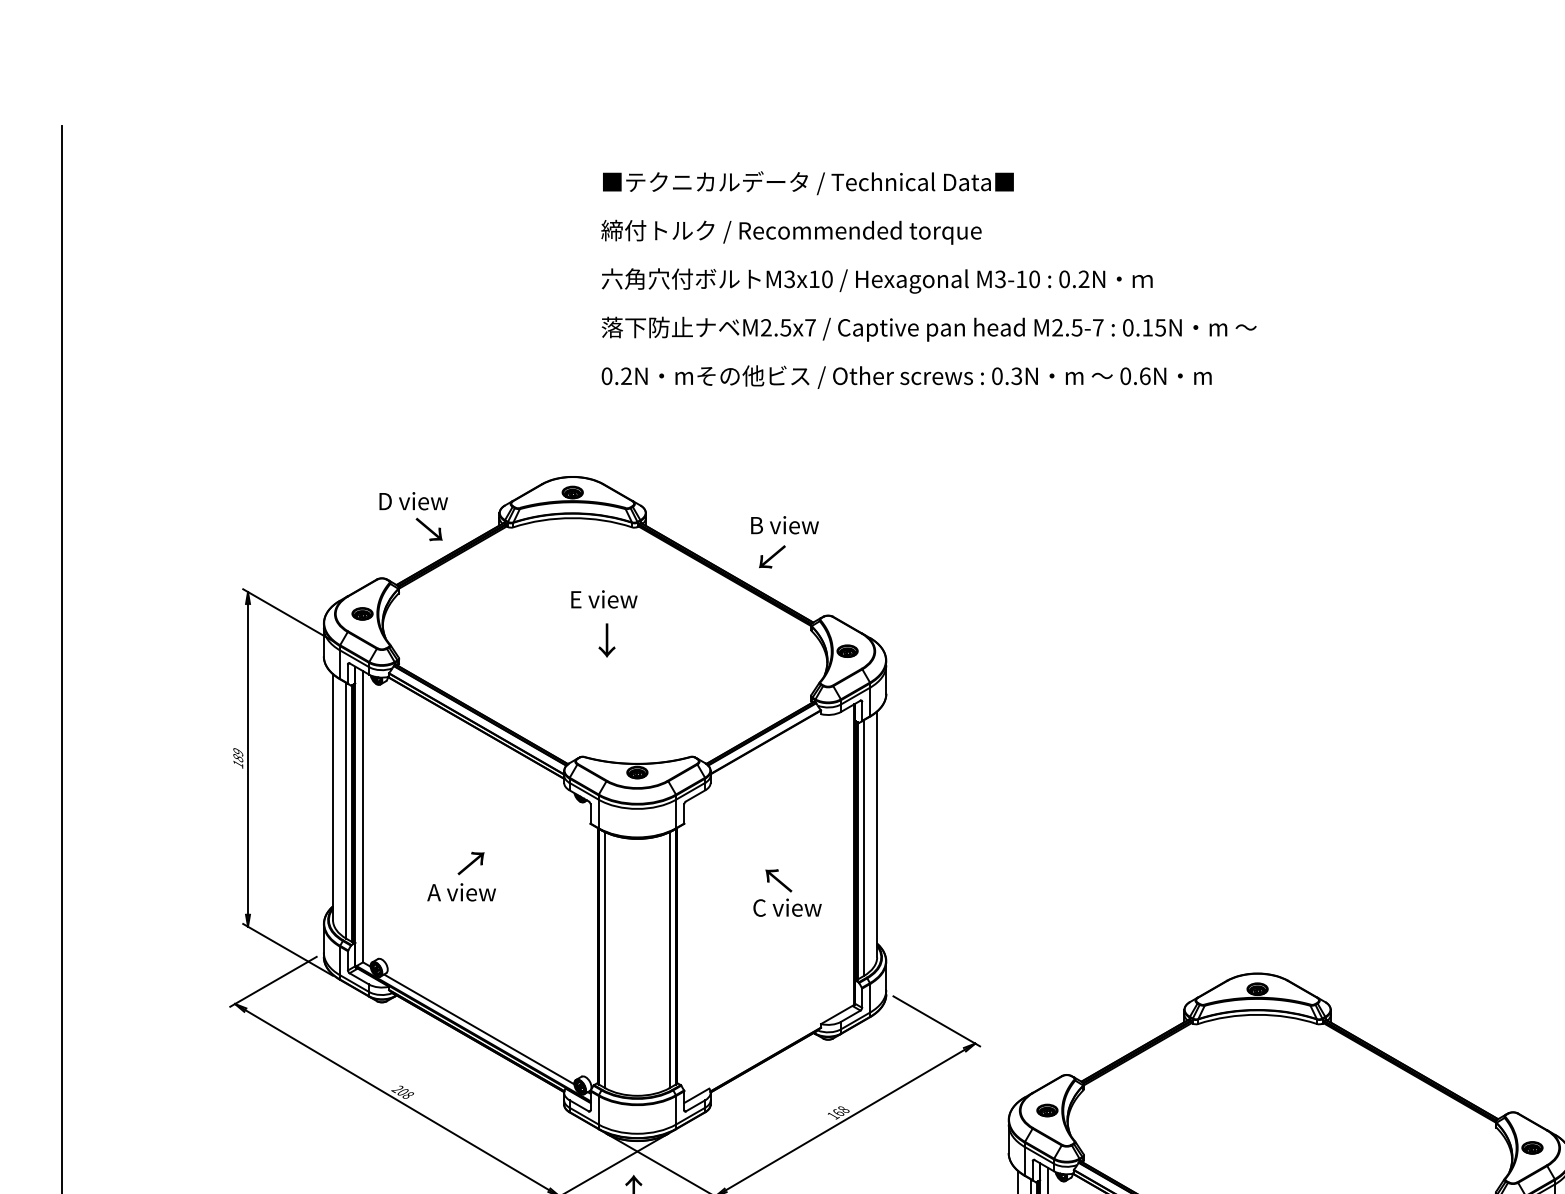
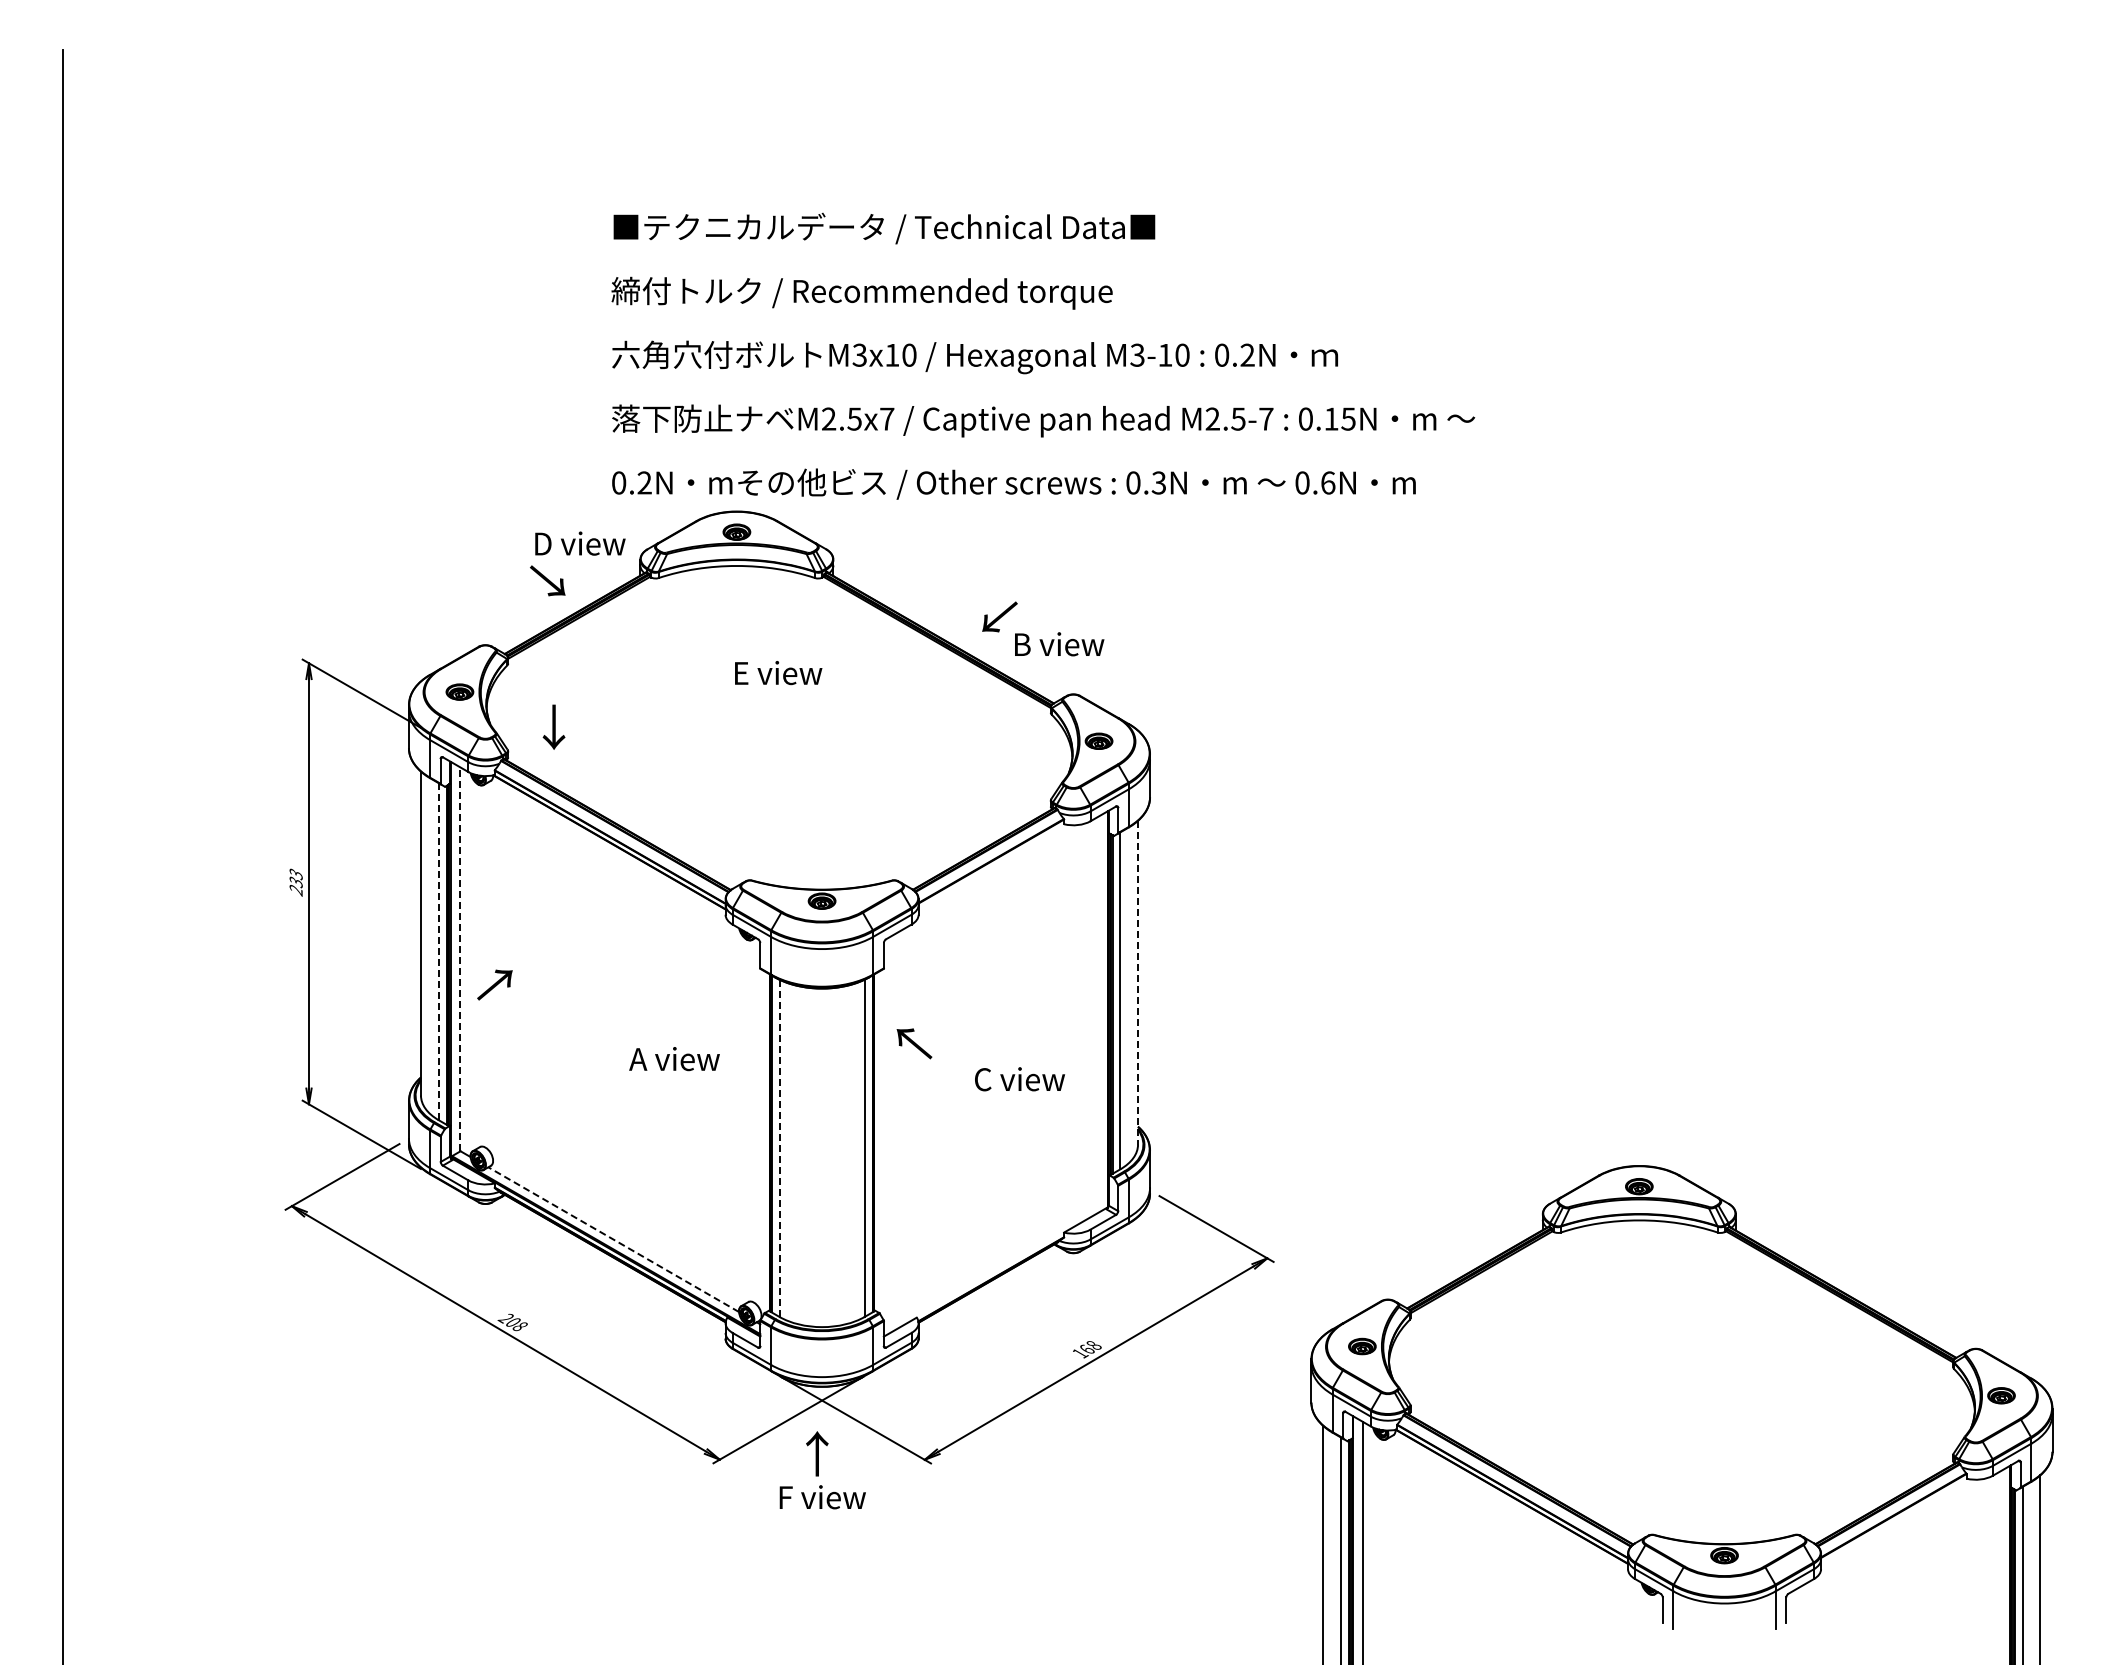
text: (929, 279) -> (1043, 355), moved
text: (413, 501) -> (580, 543), moved
text: (784, 525) -> (1059, 644), moved
text: (606, 639) -> (553, 726), moved
text: (237, 758) -> (295, 882), 189 -> 233
line: (346, 810) -> (438, 951), solid -> dashed
line: (362, 816) -> (460, 959), solid -> dashed
line: (877, 834) -> (1138, 982), solid -> dashed
text: (470, 863) -> (494, 984), moved
text: (778, 880) -> (914, 1043), moved
text: (461, 892) -> (674, 1059), moved
line: (605, 960) -> (779, 1148), solid -> dashed
line: (479, 1029) -> (613, 1239), solid -> dashed

